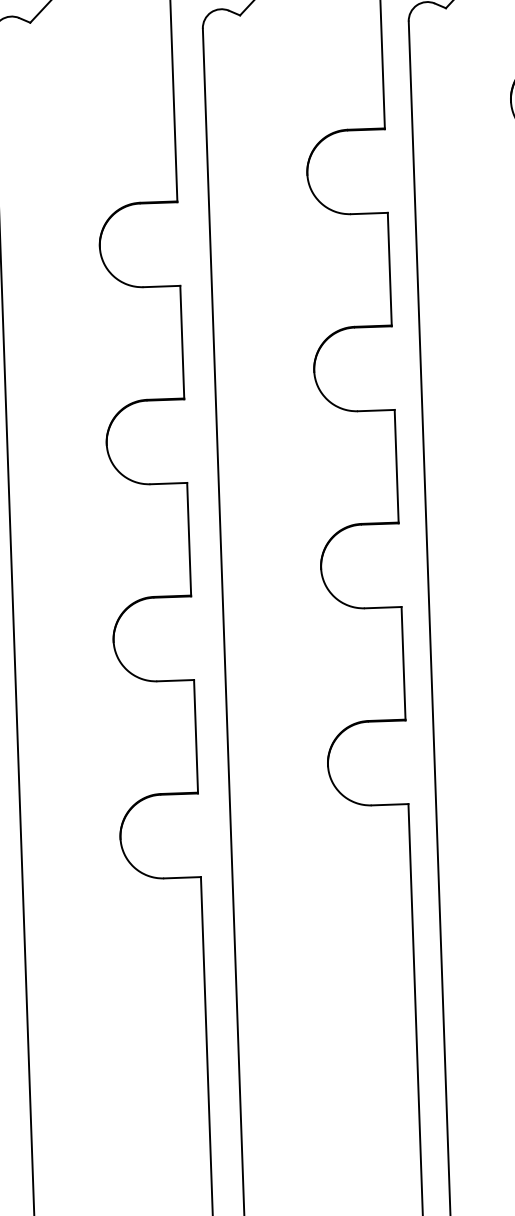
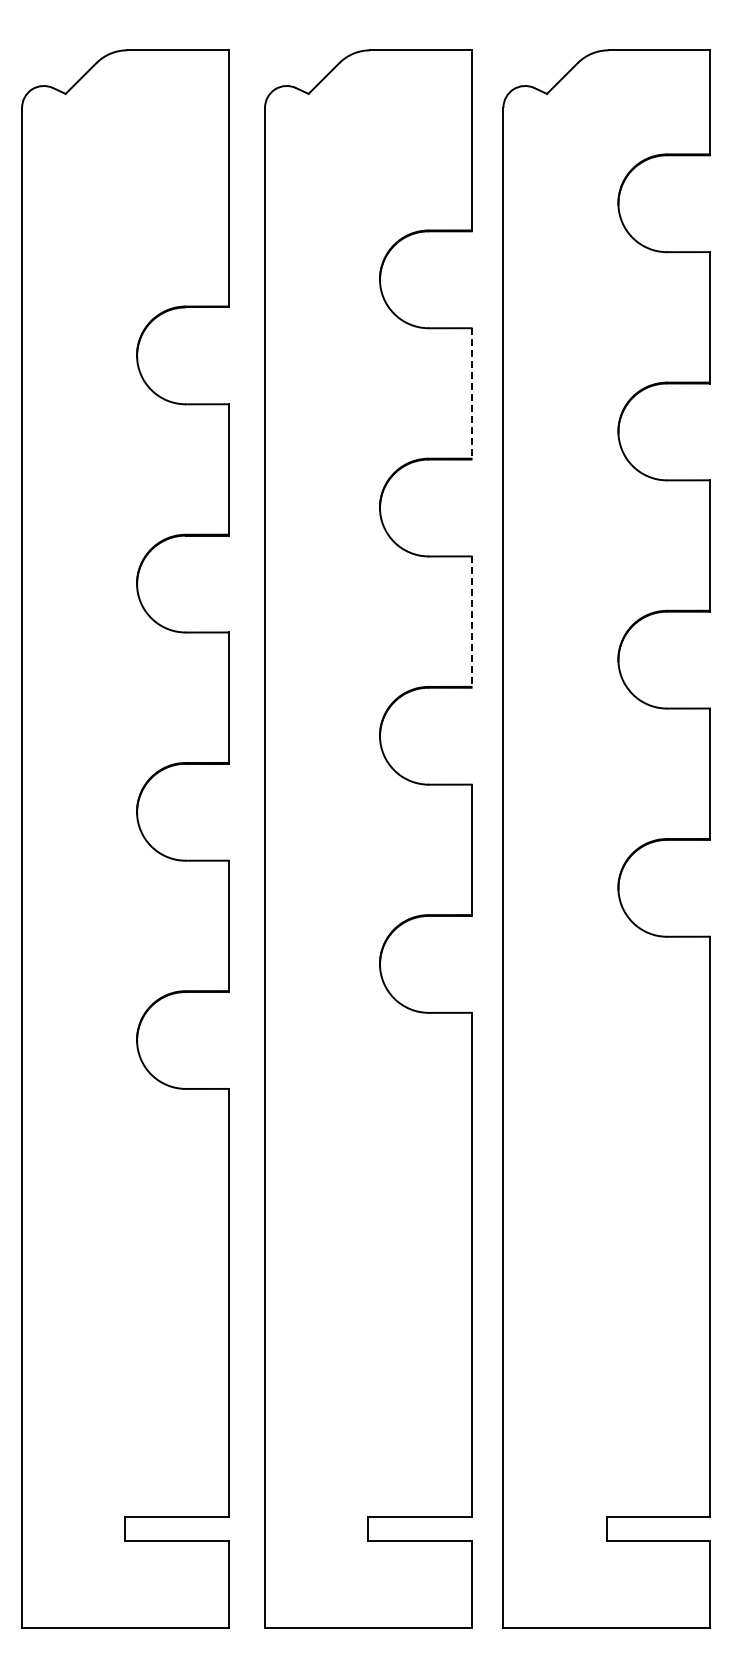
line: (389, 269) -> (471, 393), solid -> dashed
line: (396, 466) -> (471, 622), solid -> dashed

